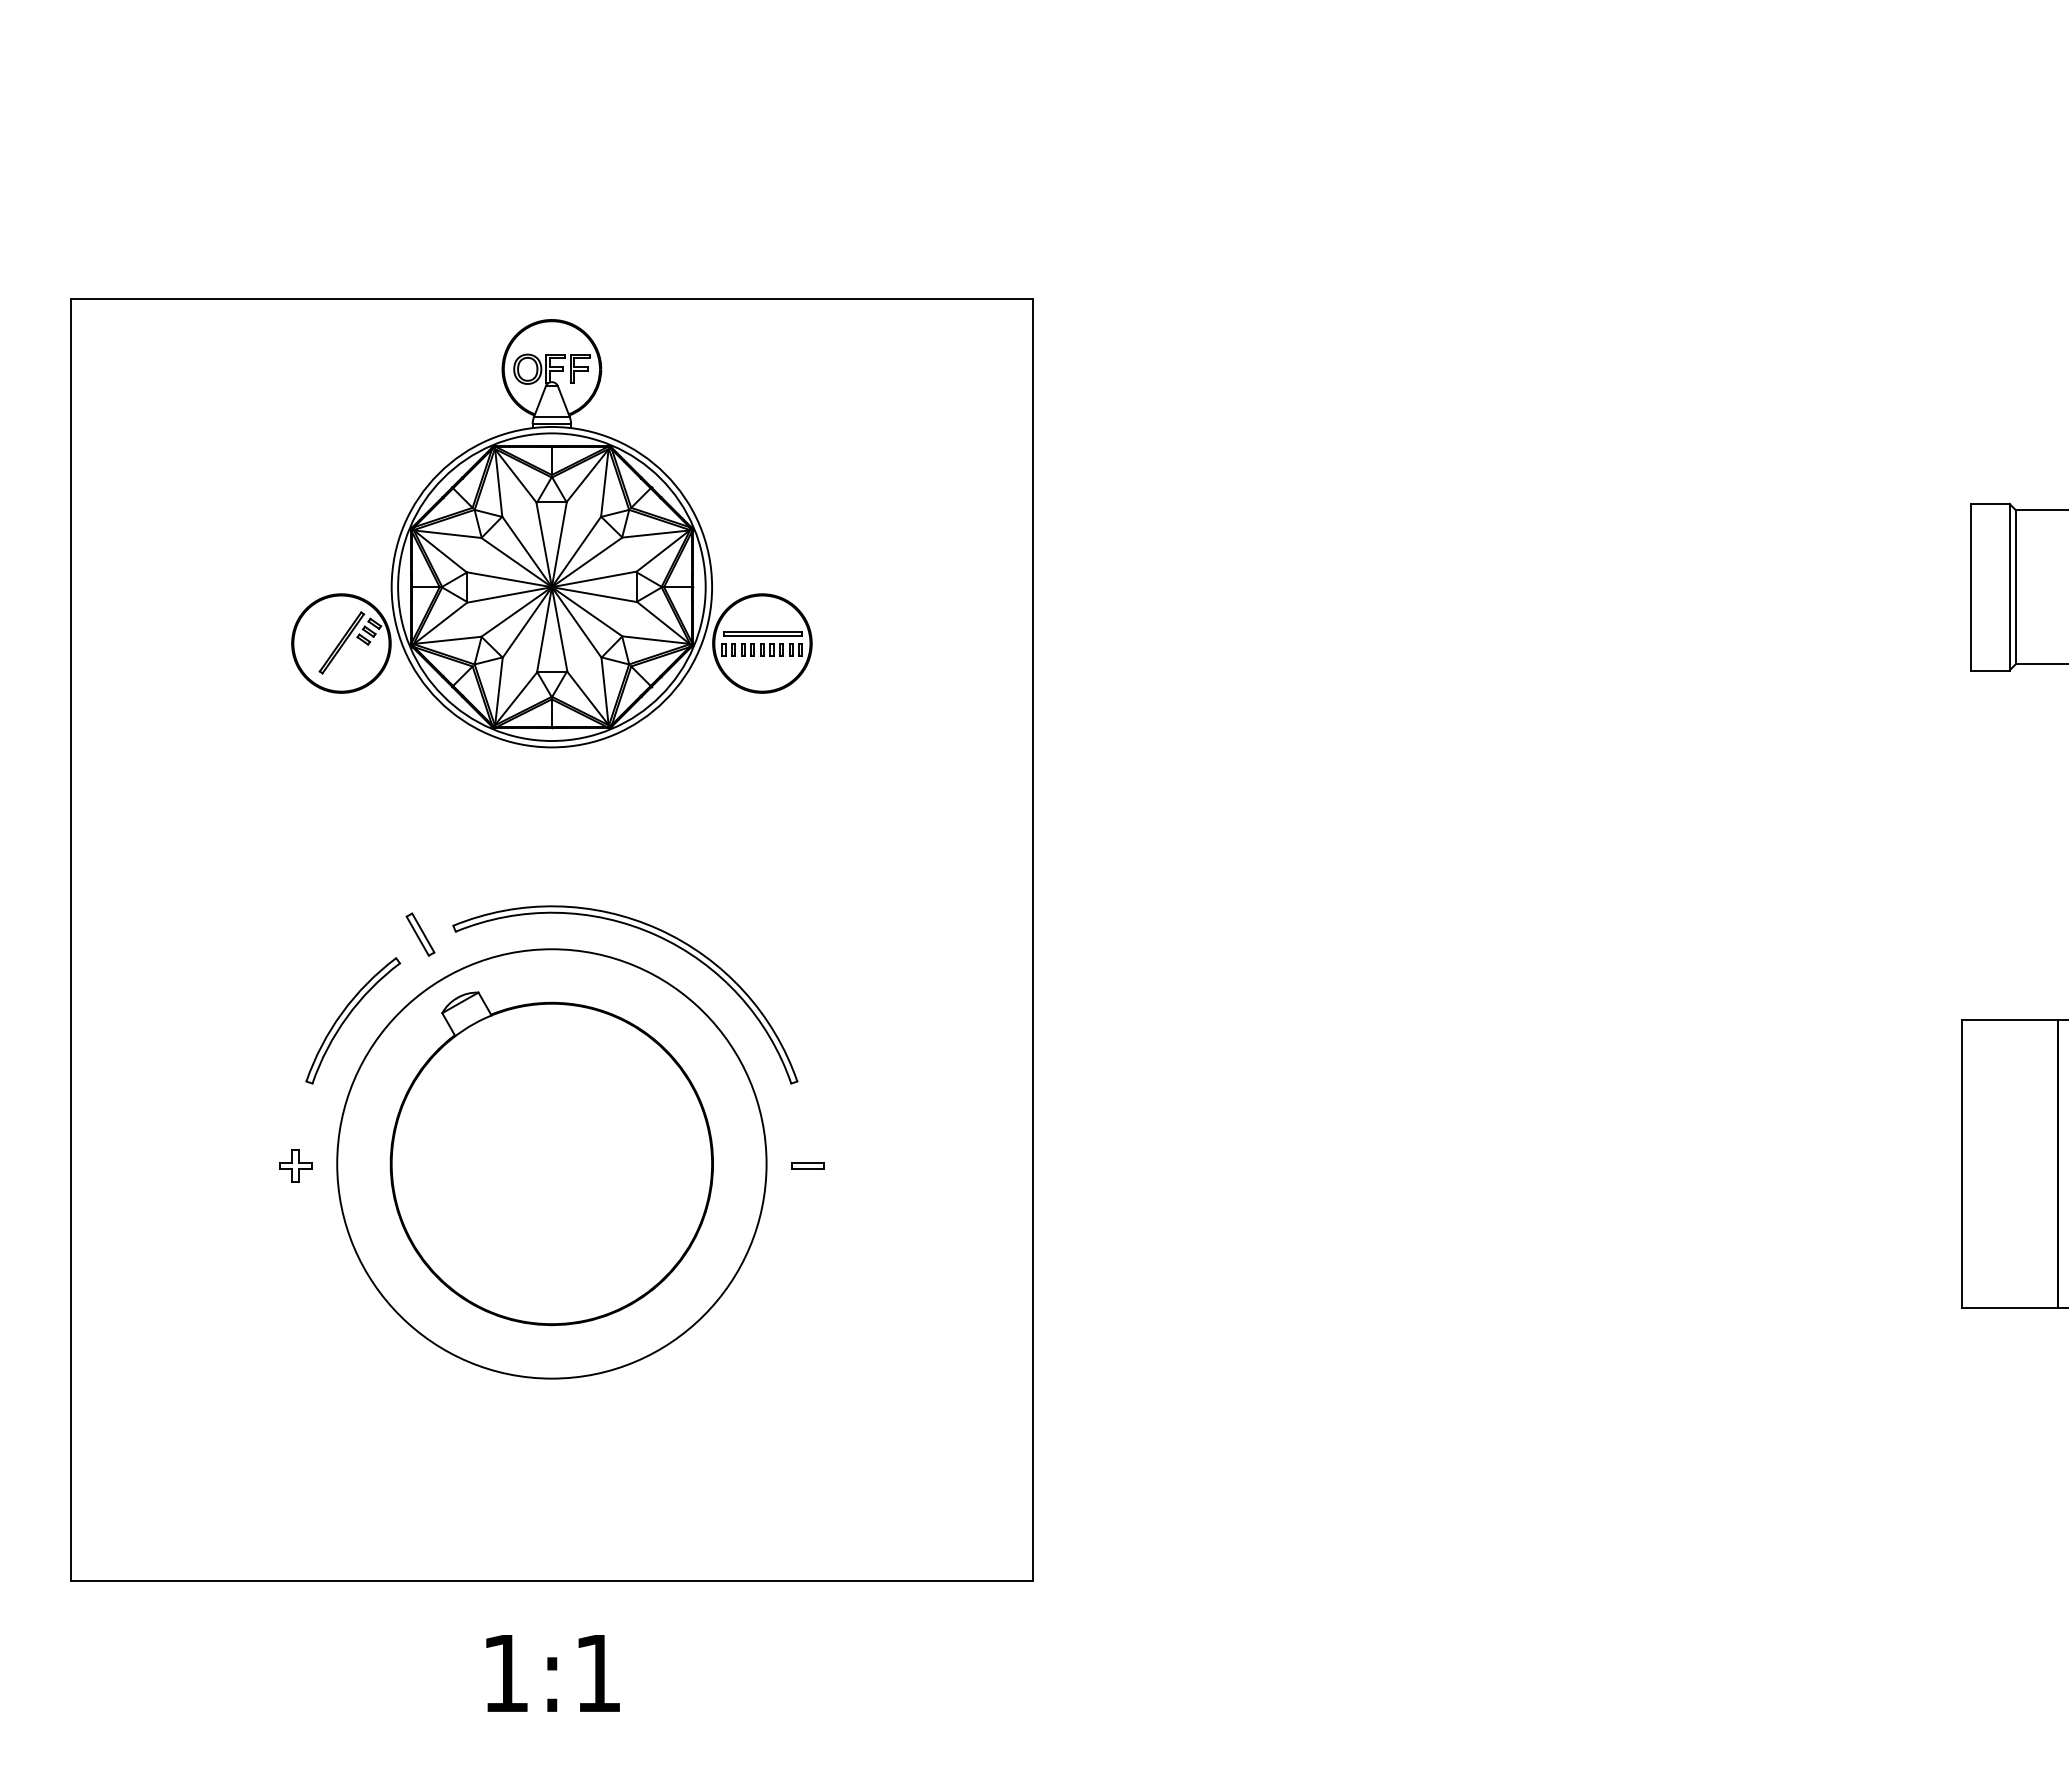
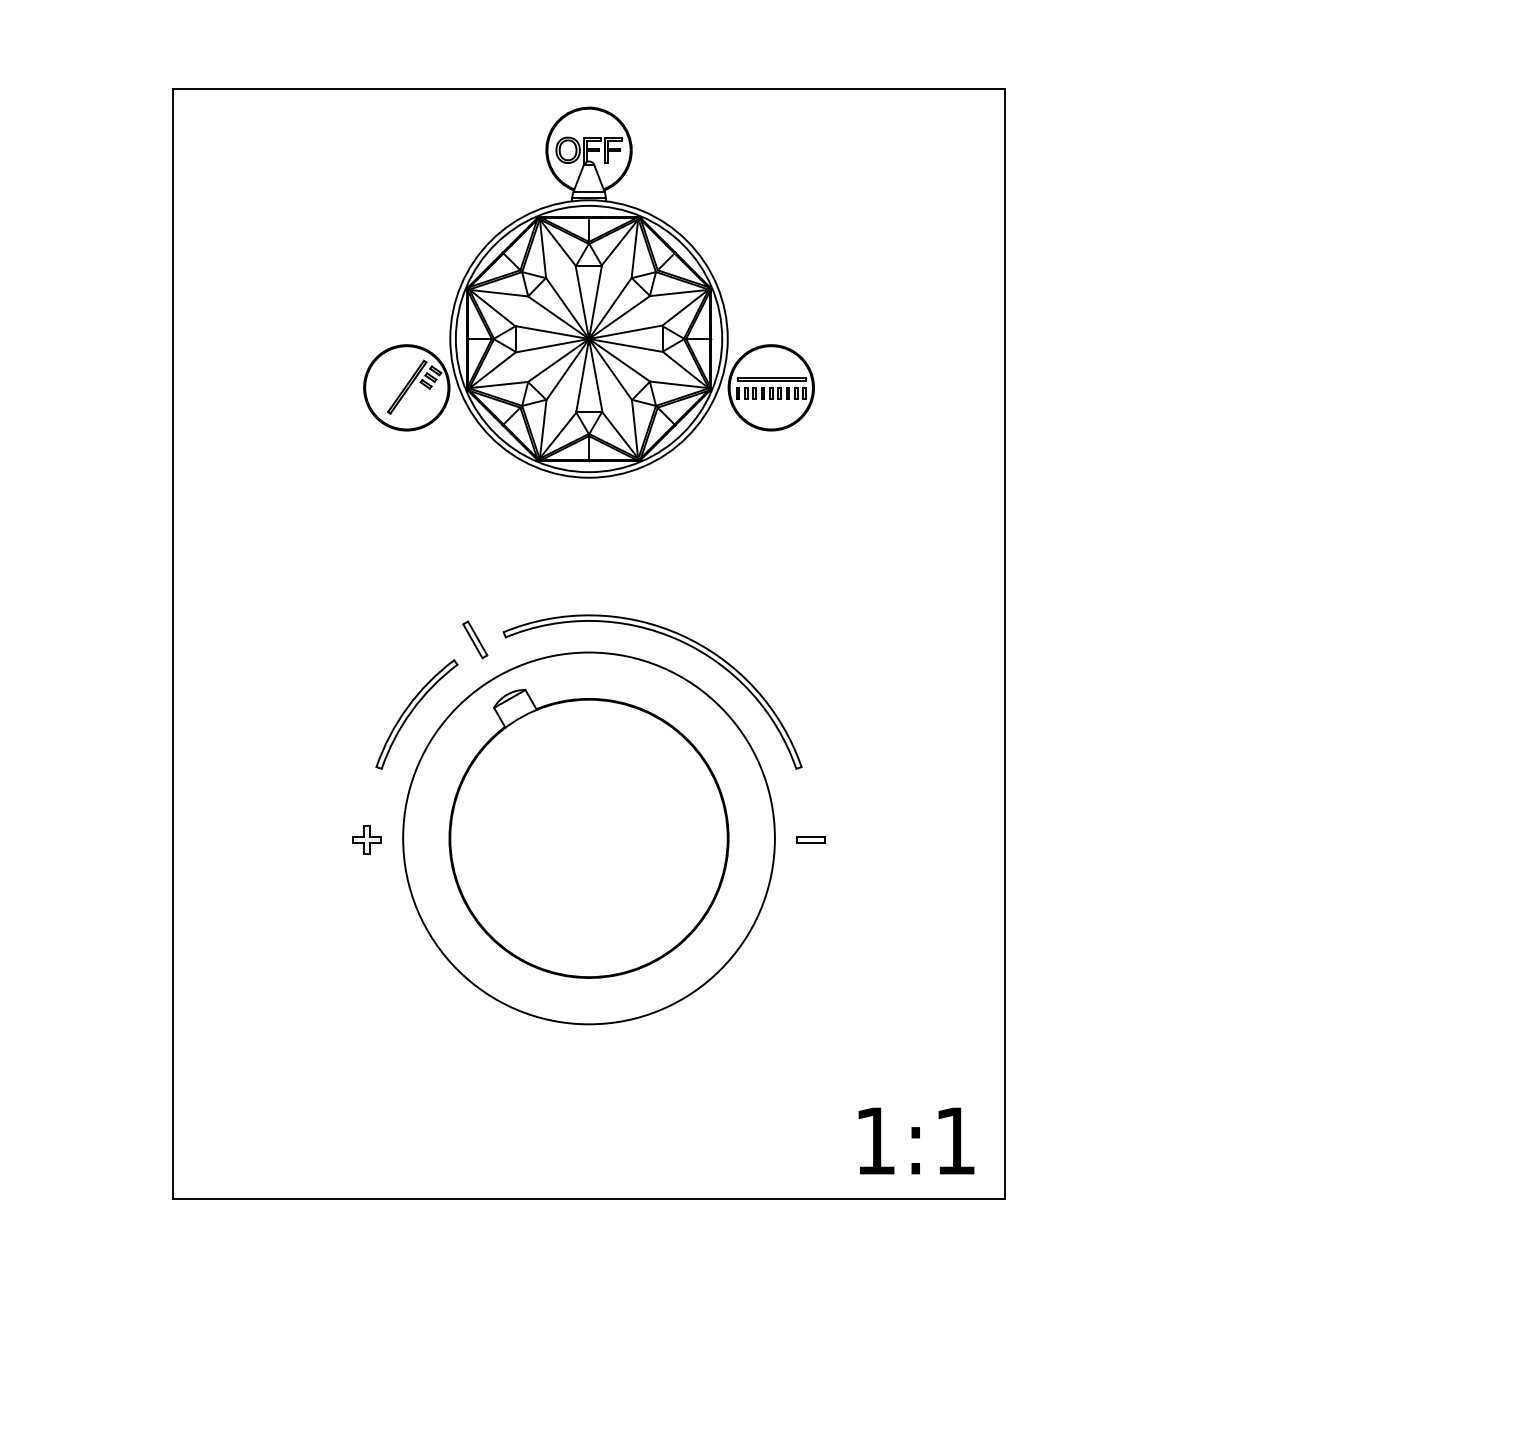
text: (552, 1673) -> (916, 1141), moved

